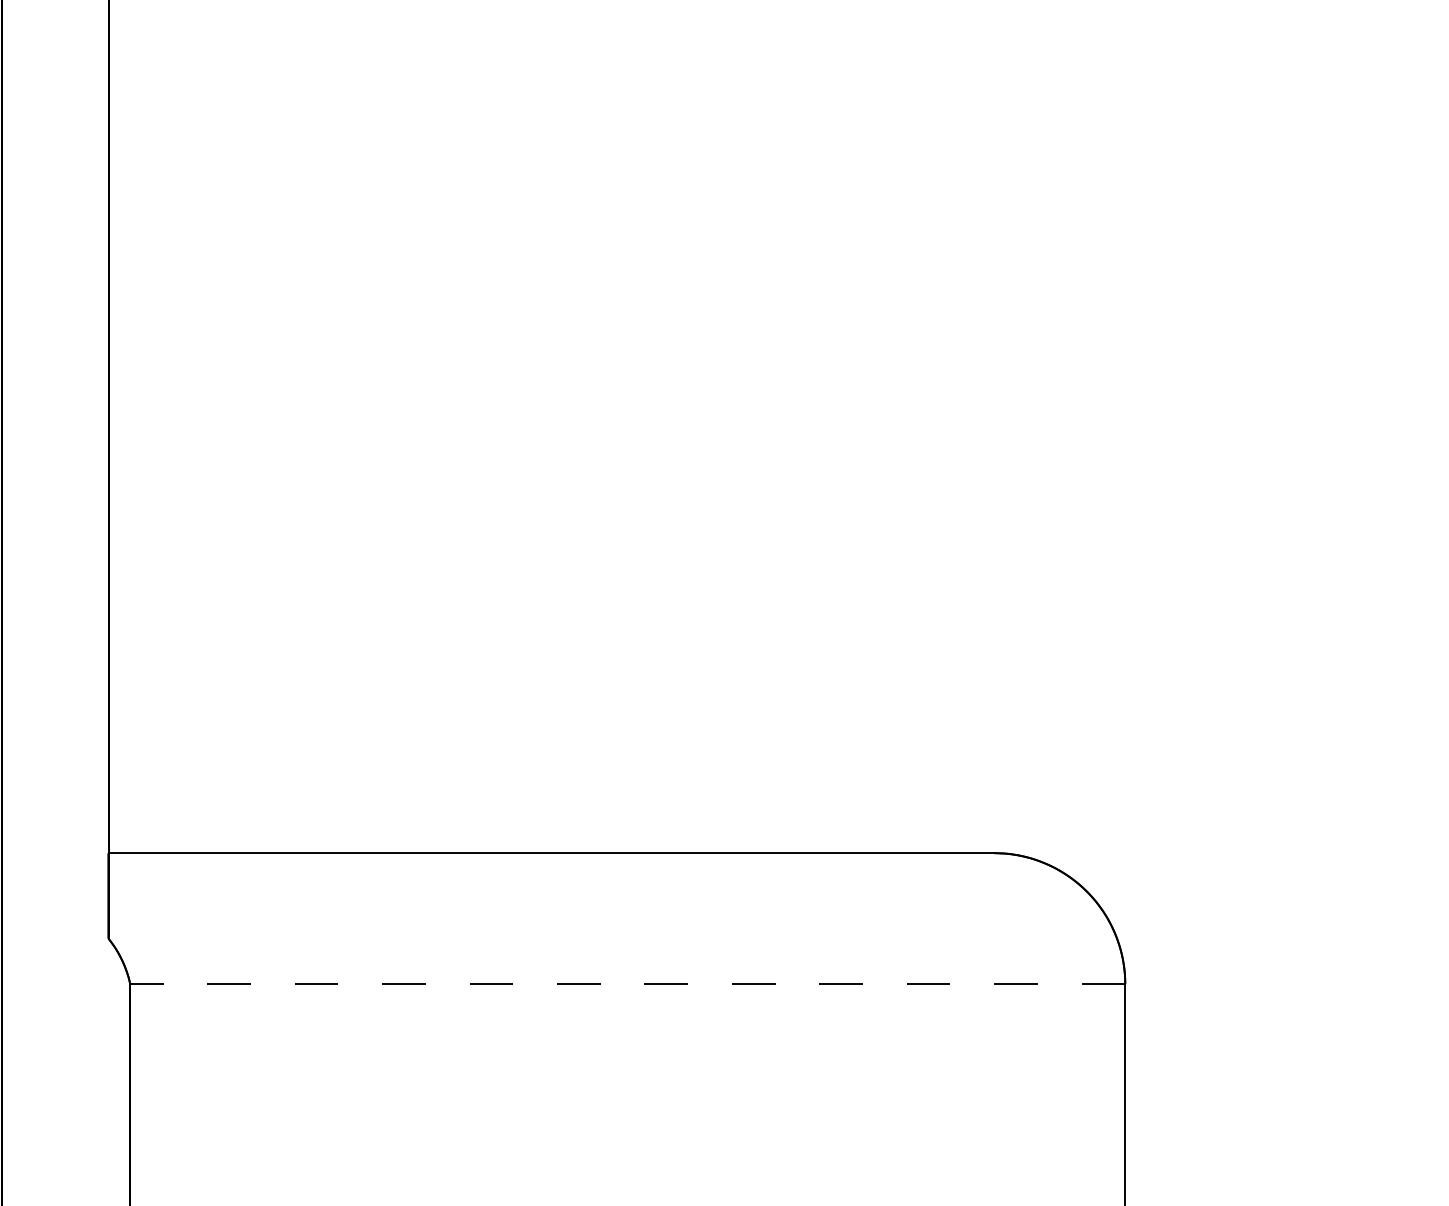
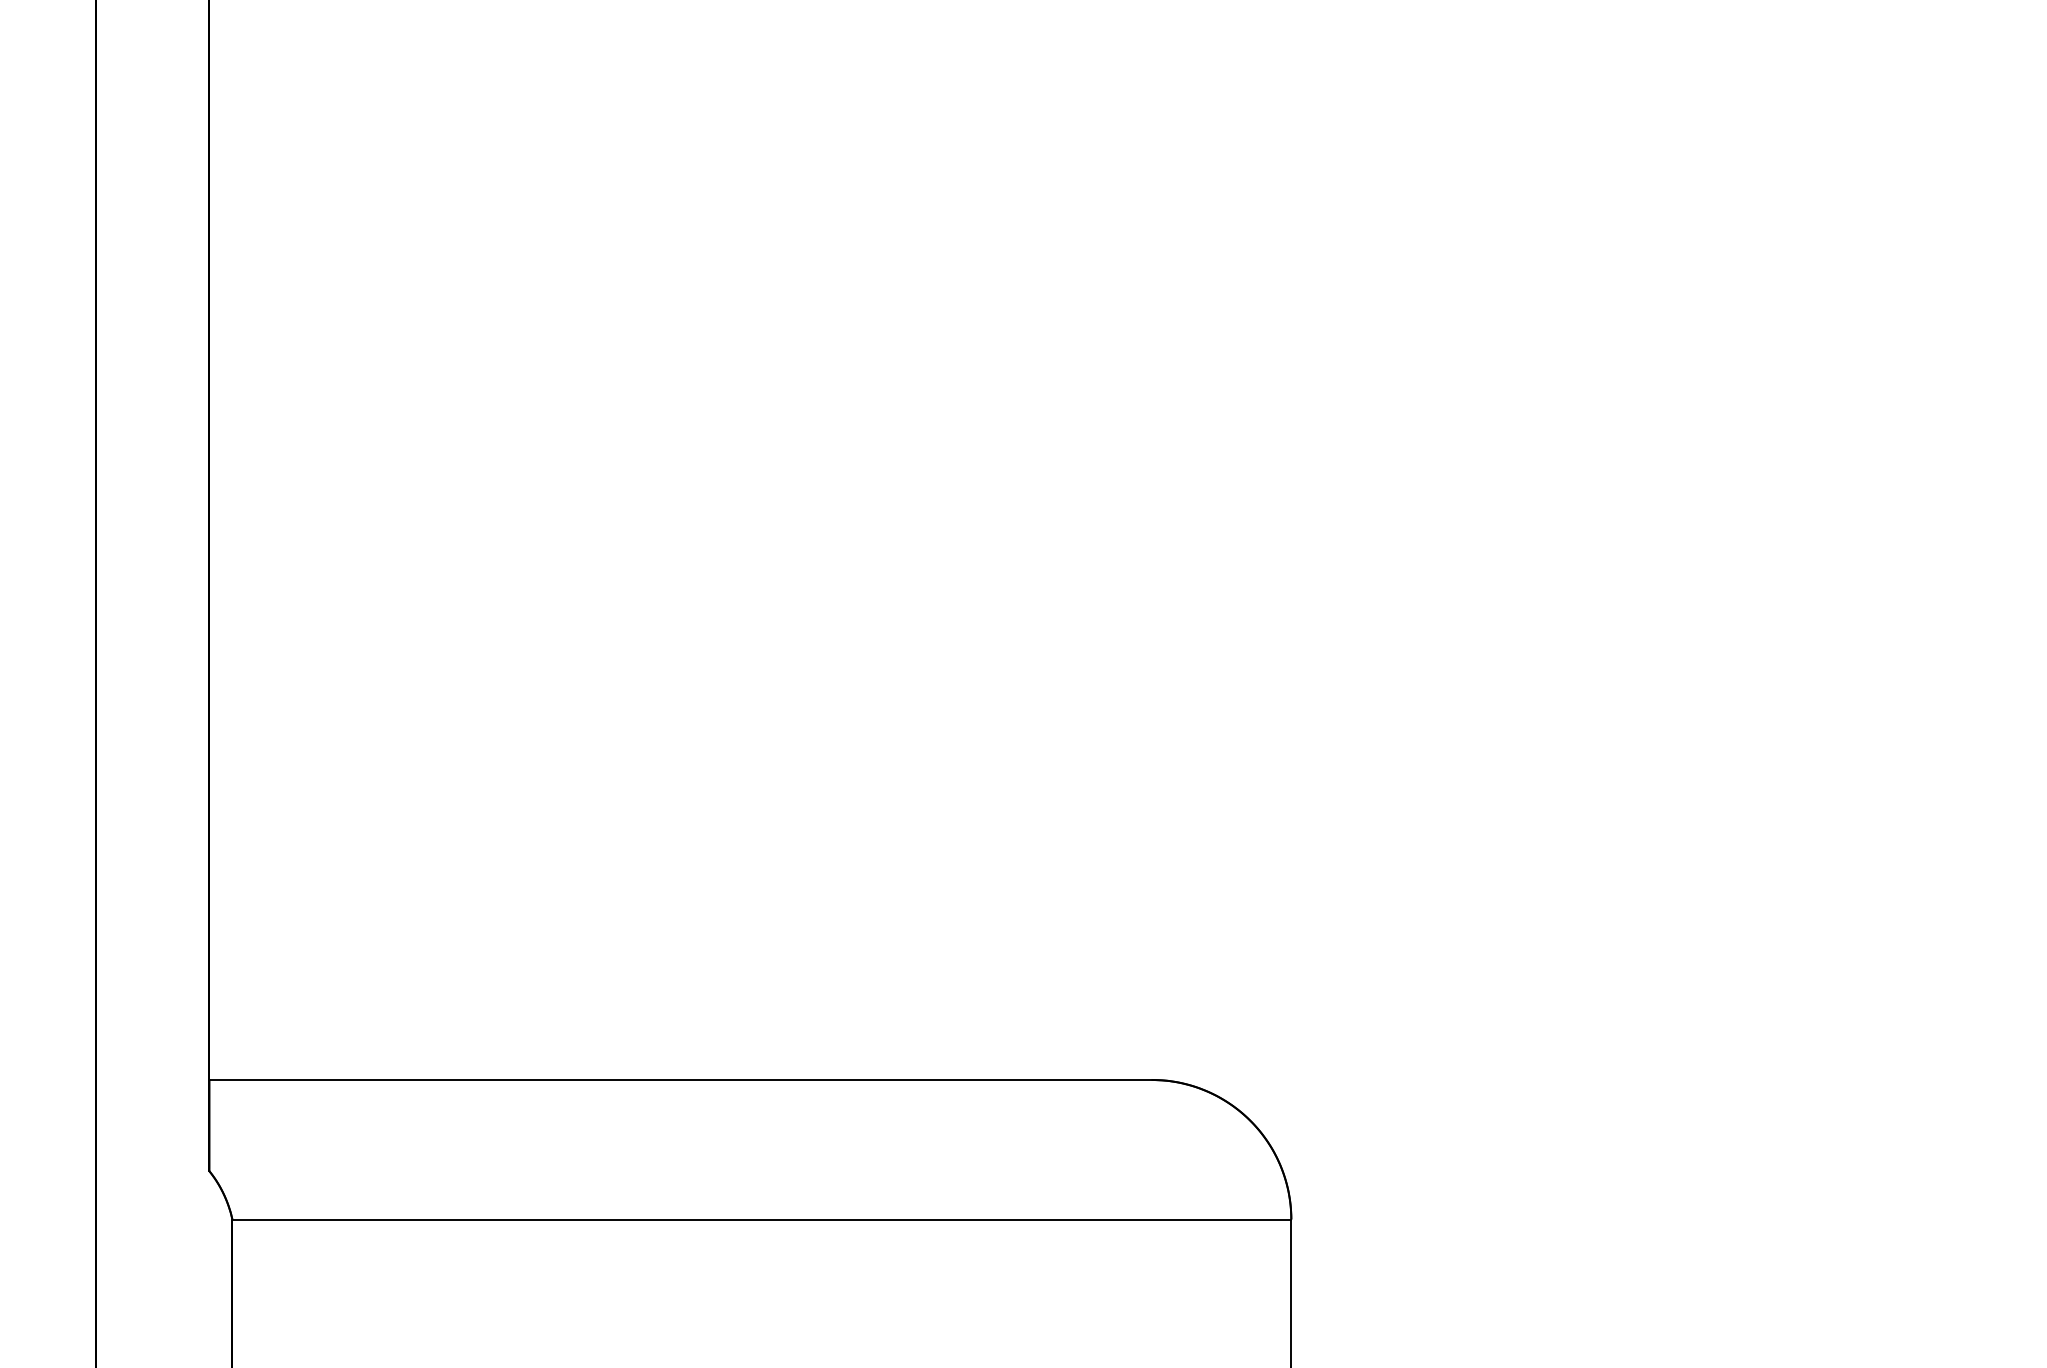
line: (627, 984) -> (761, 1219), dashed -> solid

